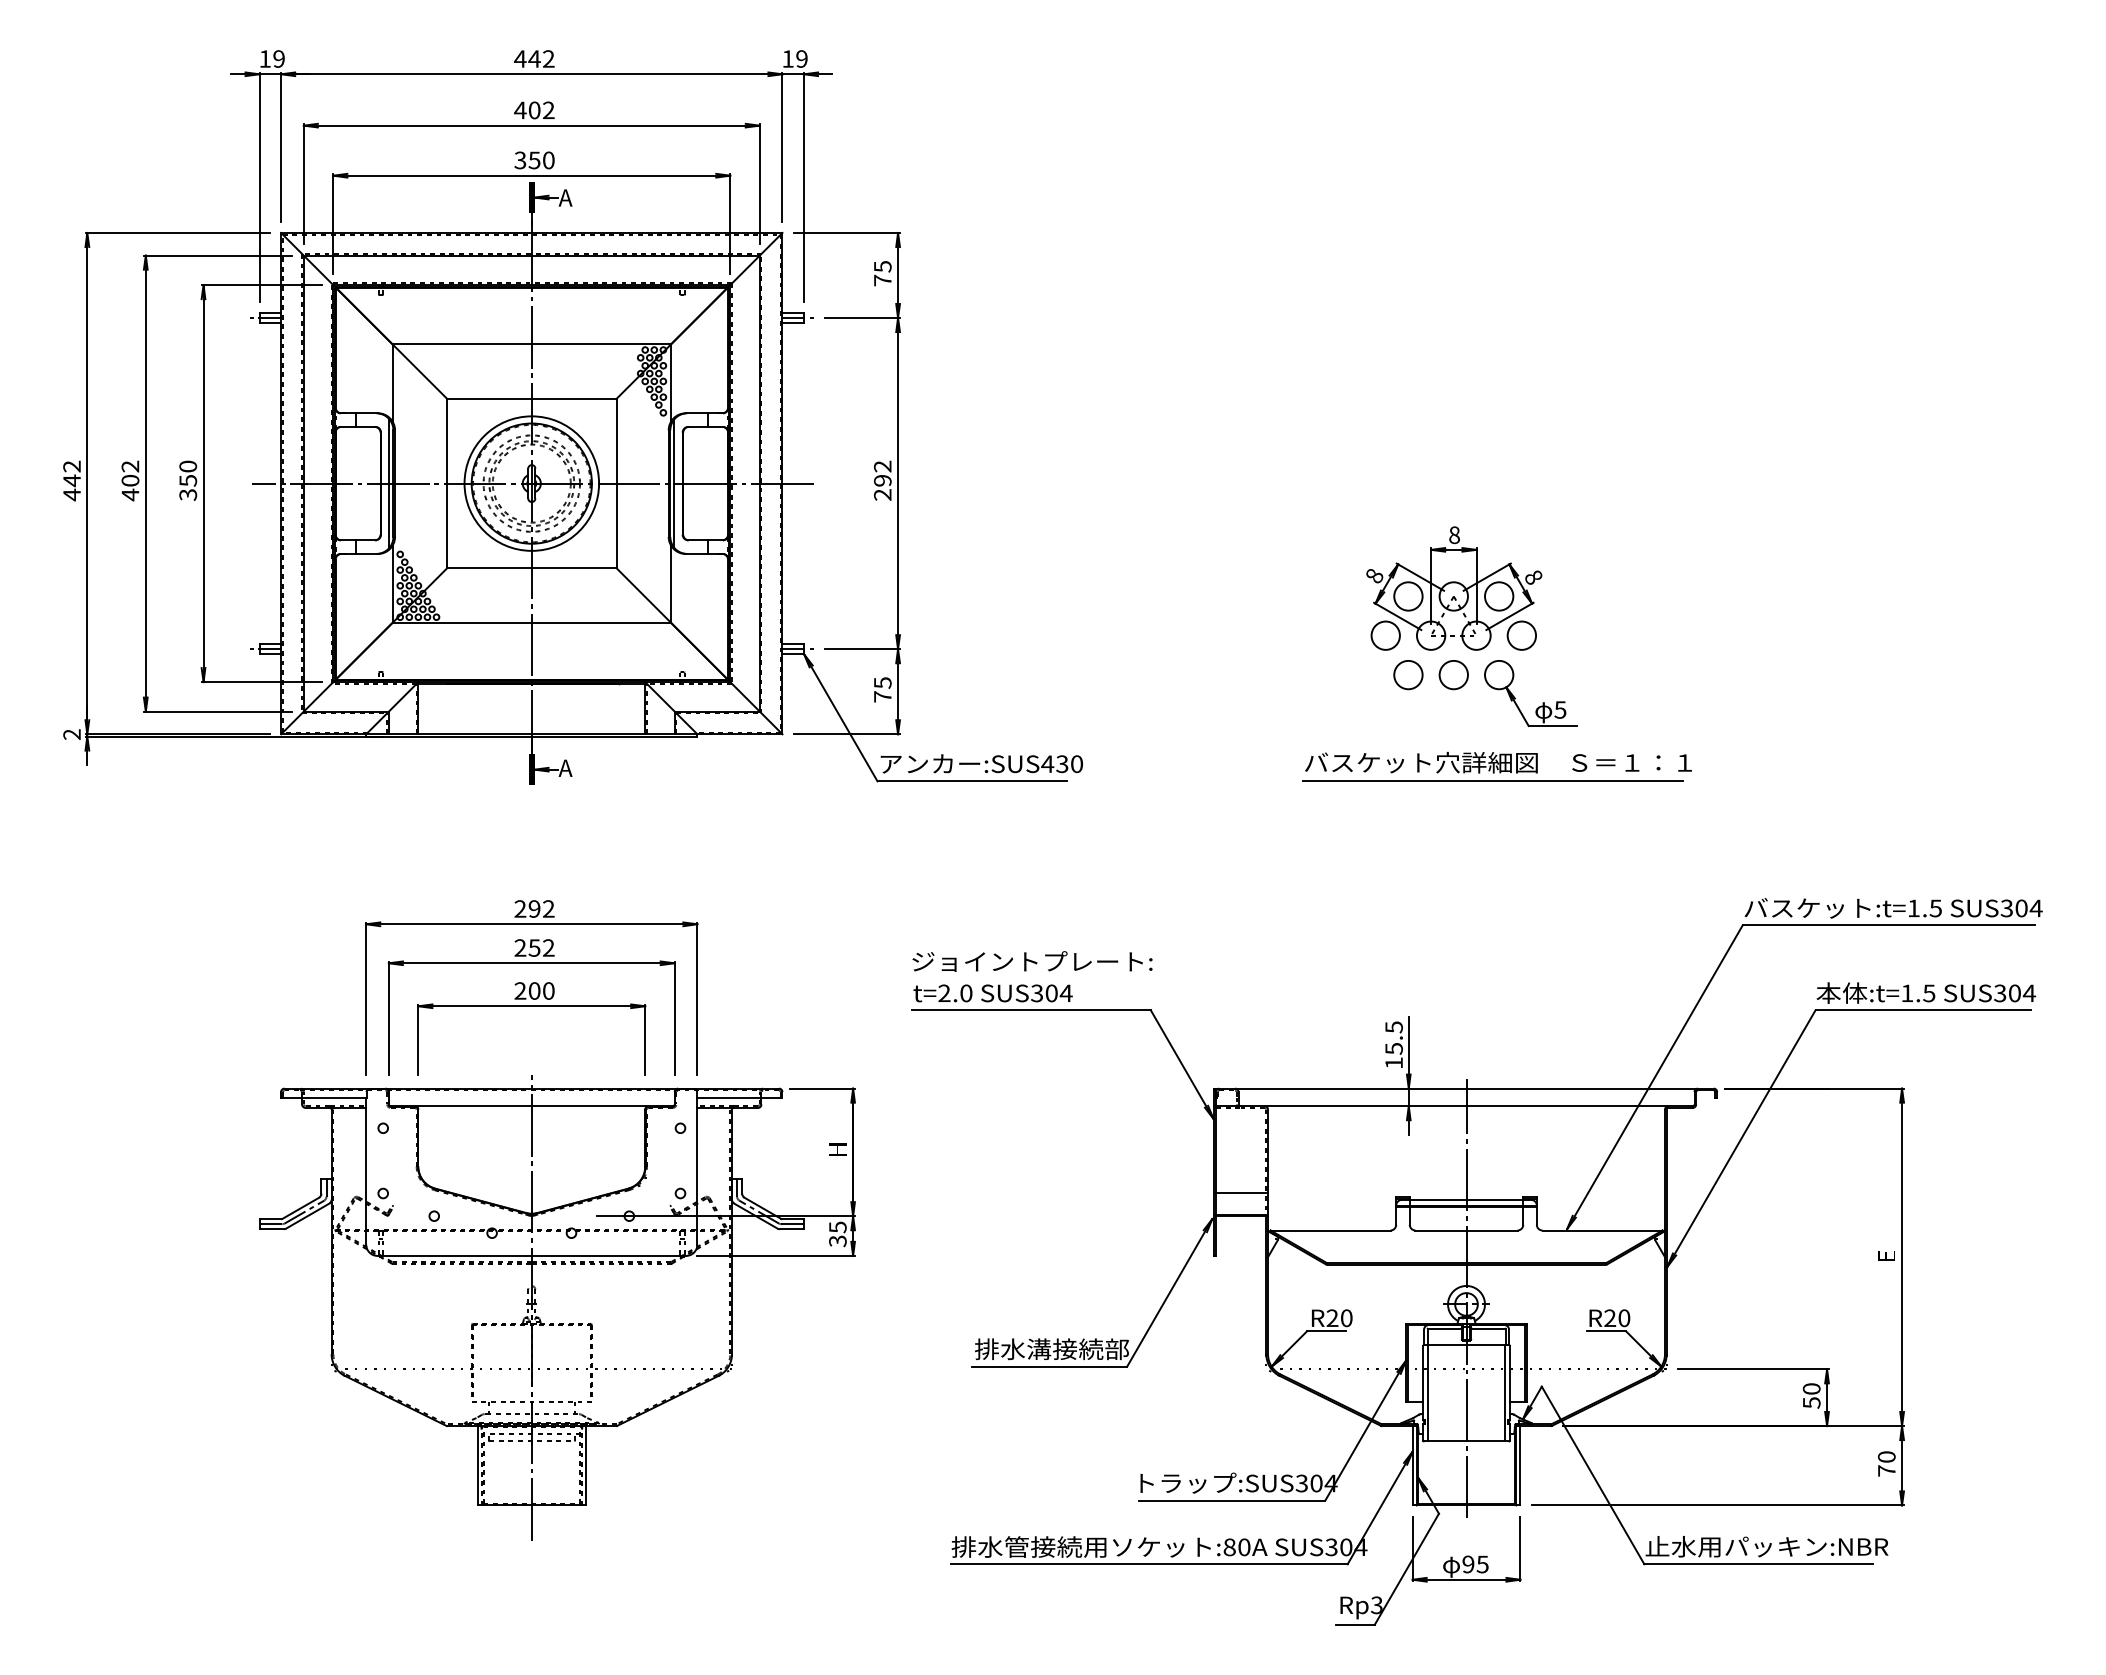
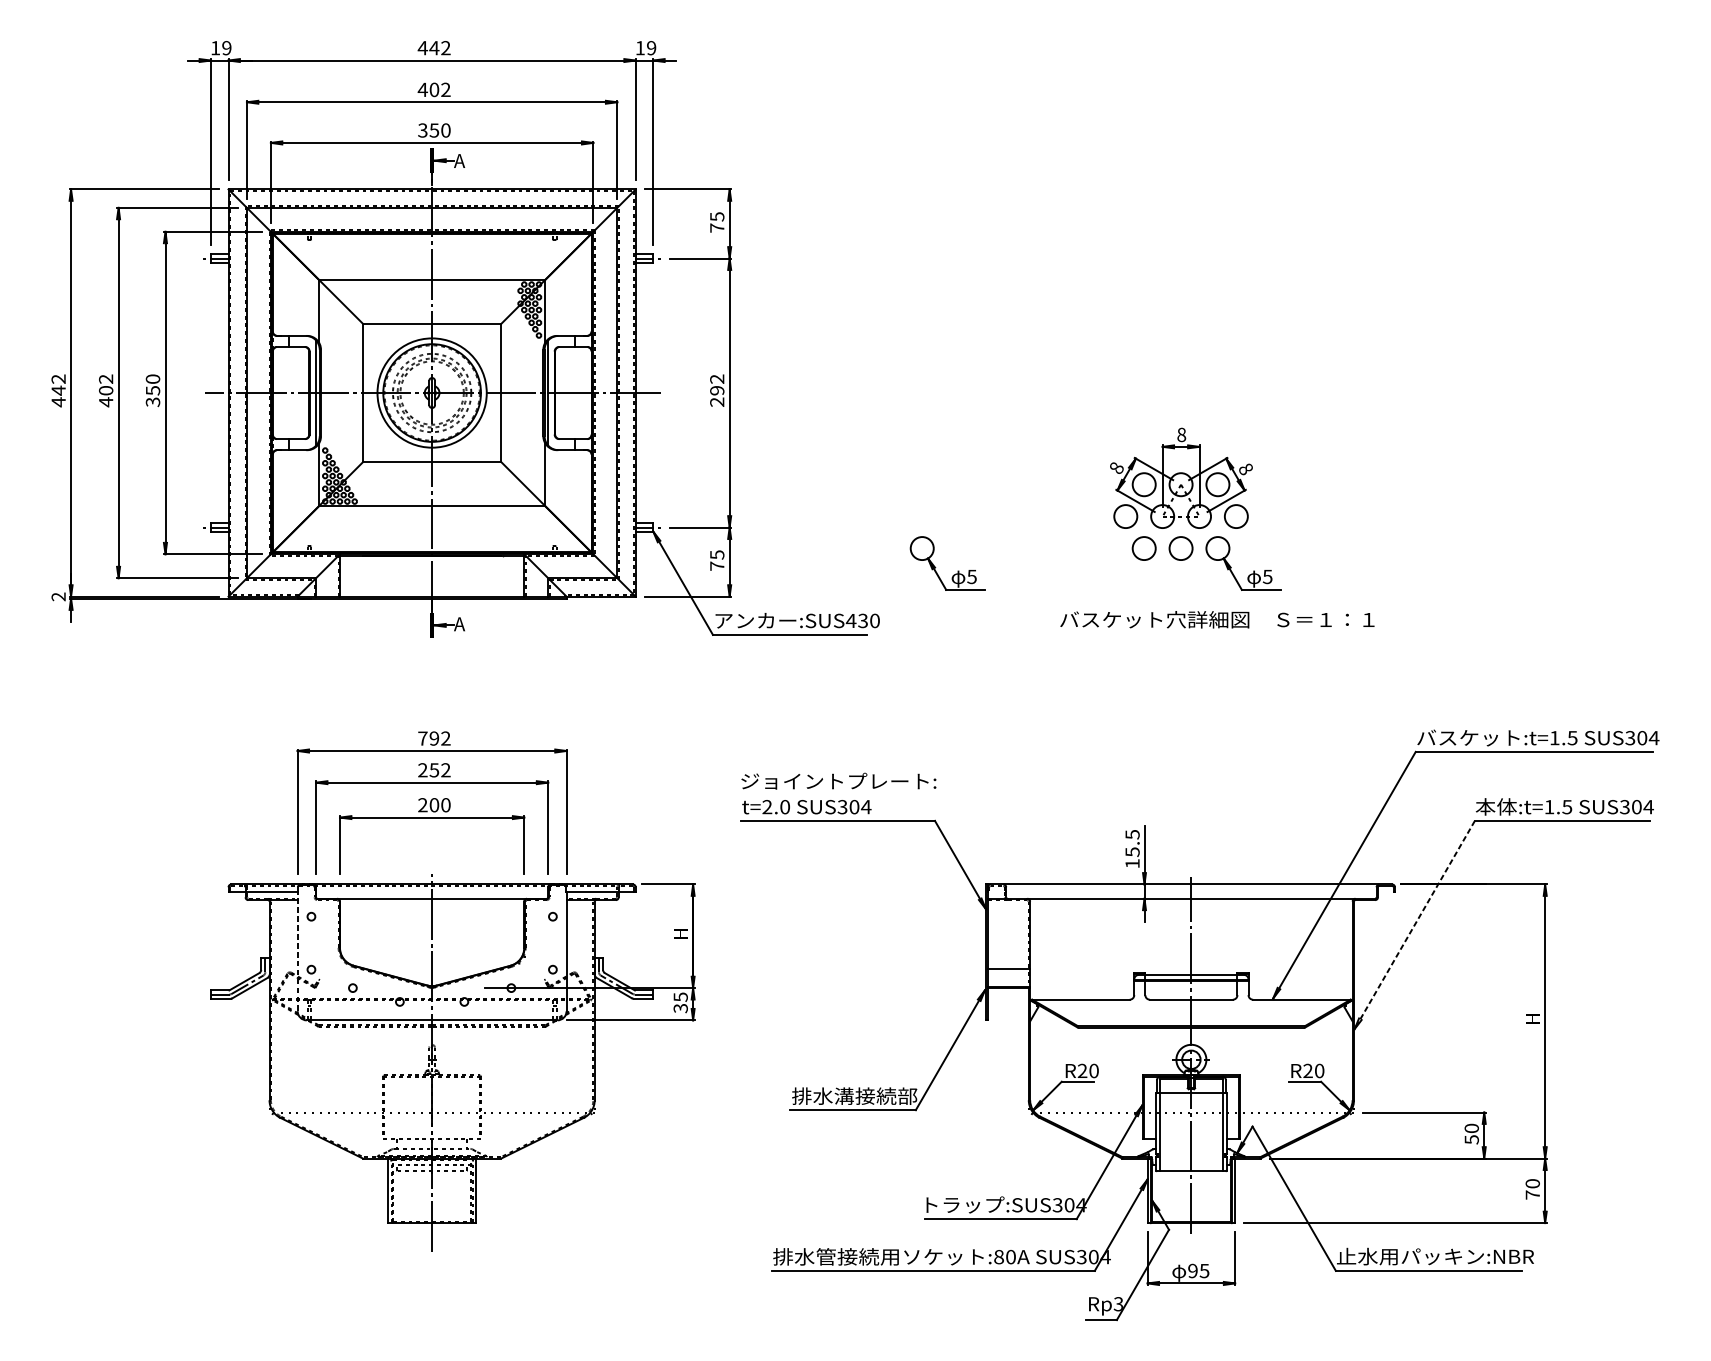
part: (1178, 702) -> (957, 570), added
line: (1493, 781) -> (1213, 635), removed
text: (520, 908) -> (422, 738), 292 -> 792
line: (1741, 1138) -> (1414, 925), solid -> dashed
line: (366, 1170) -> (297, 950), solid -> dashed
text: (1886, 1253) -> (1532, 1018), E -> H

